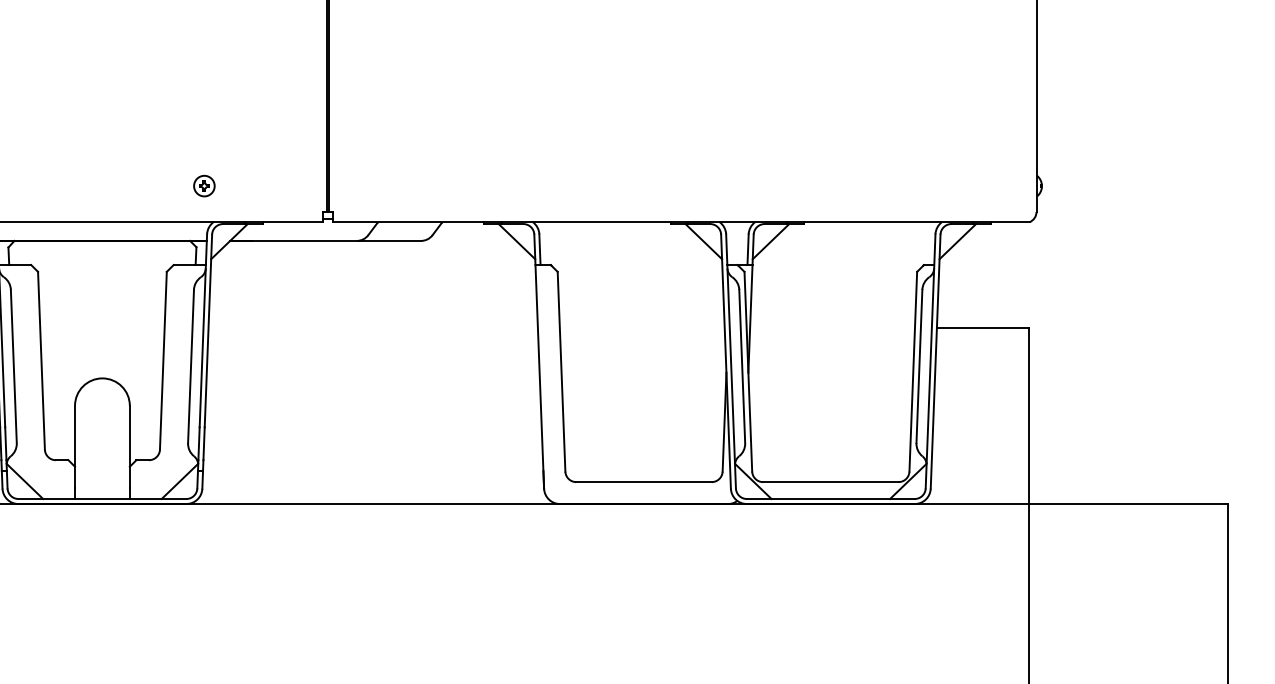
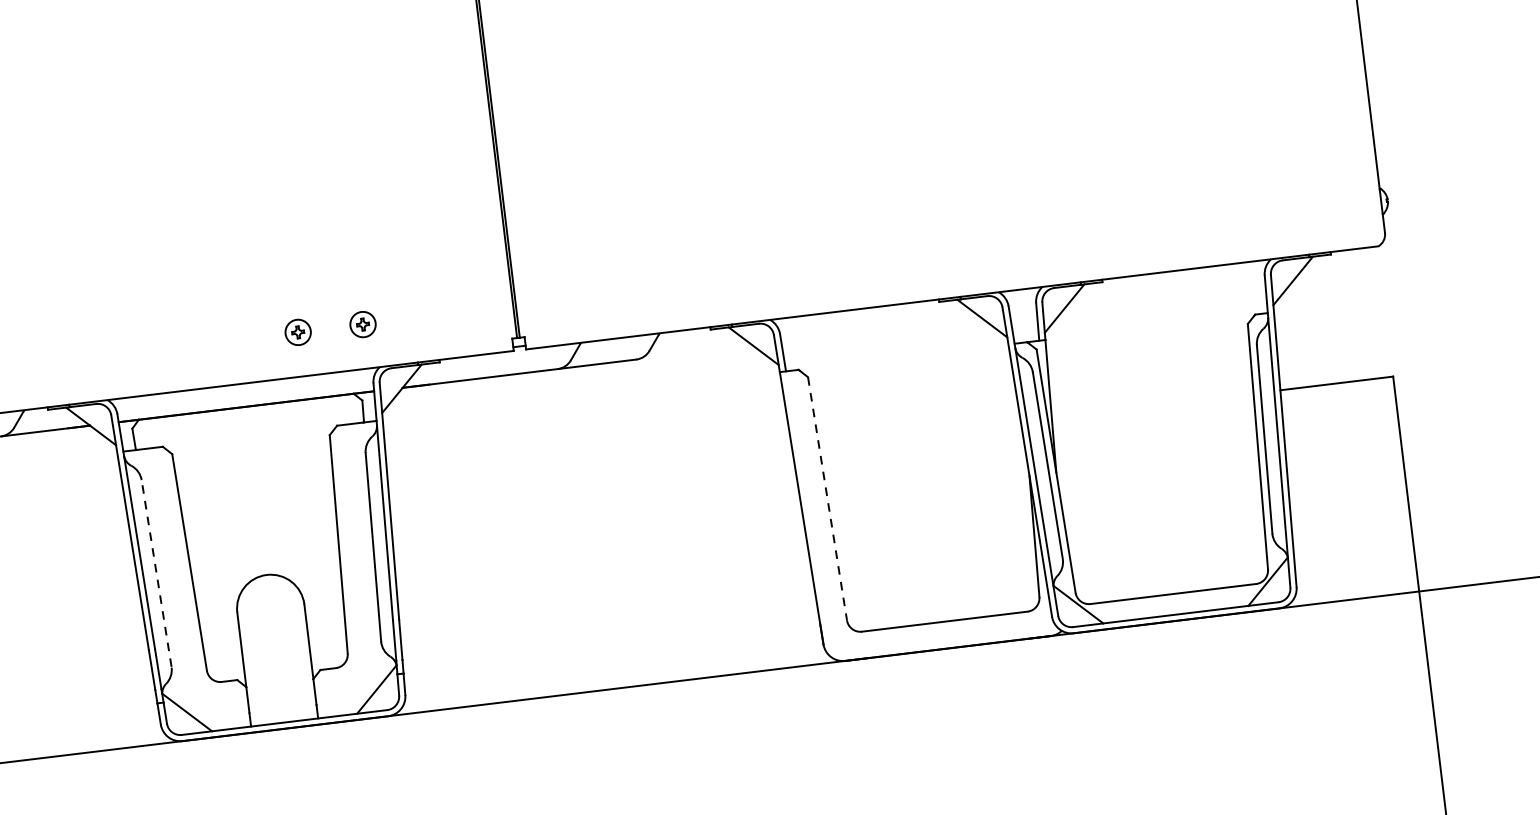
part: (151, 185) -> (298, 331), added
line: (13, 366) -> (156, 573), solid -> dashed
line: (561, 371) -> (827, 498), solid -> dashed

